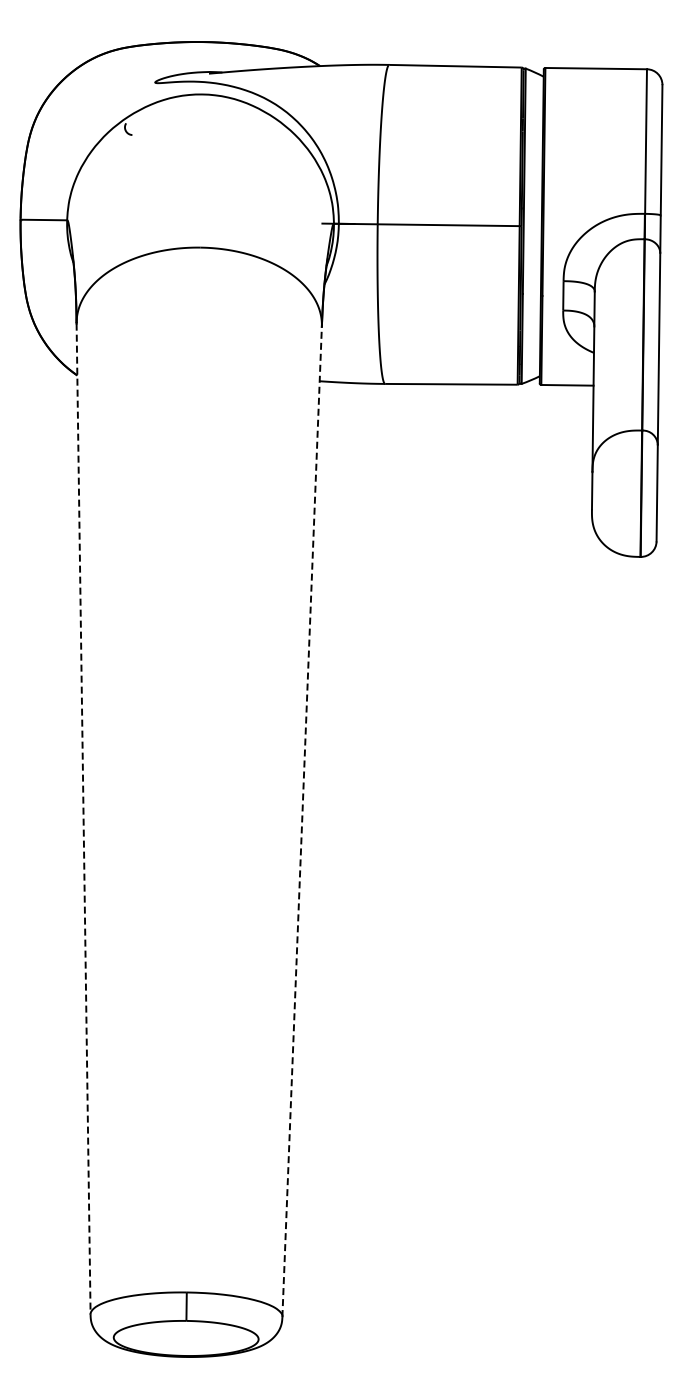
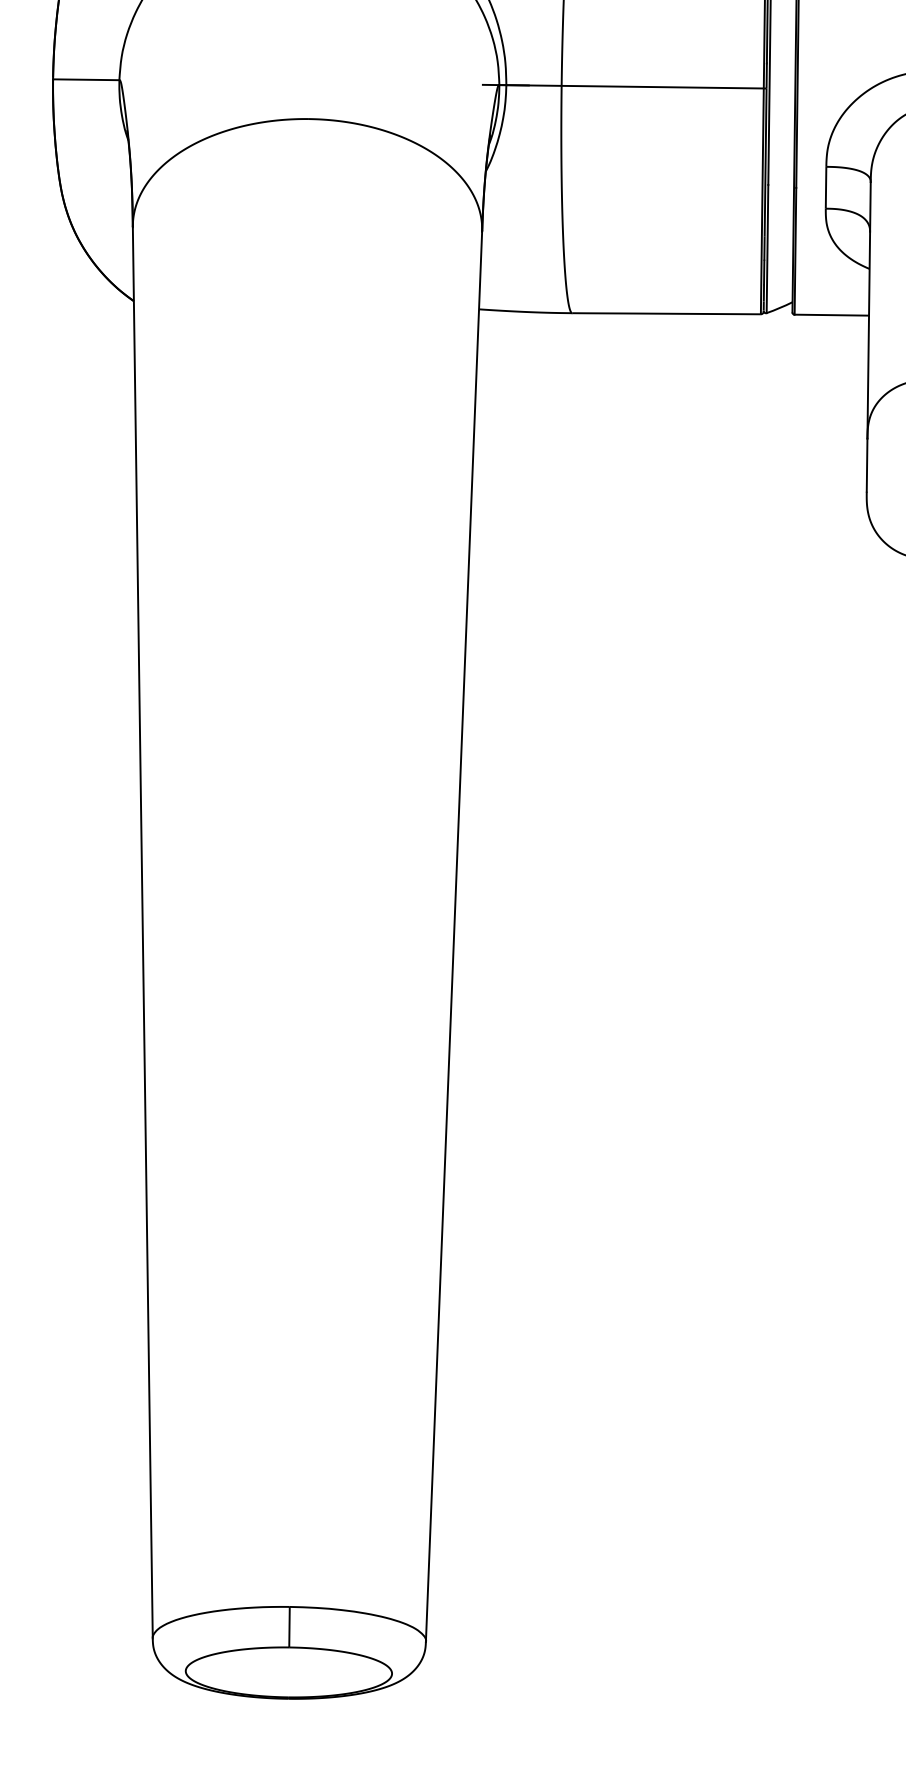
line: (83, 819) -> (142, 933), dashed -> solid
line: (302, 821) -> (454, 936), dashed -> solid

